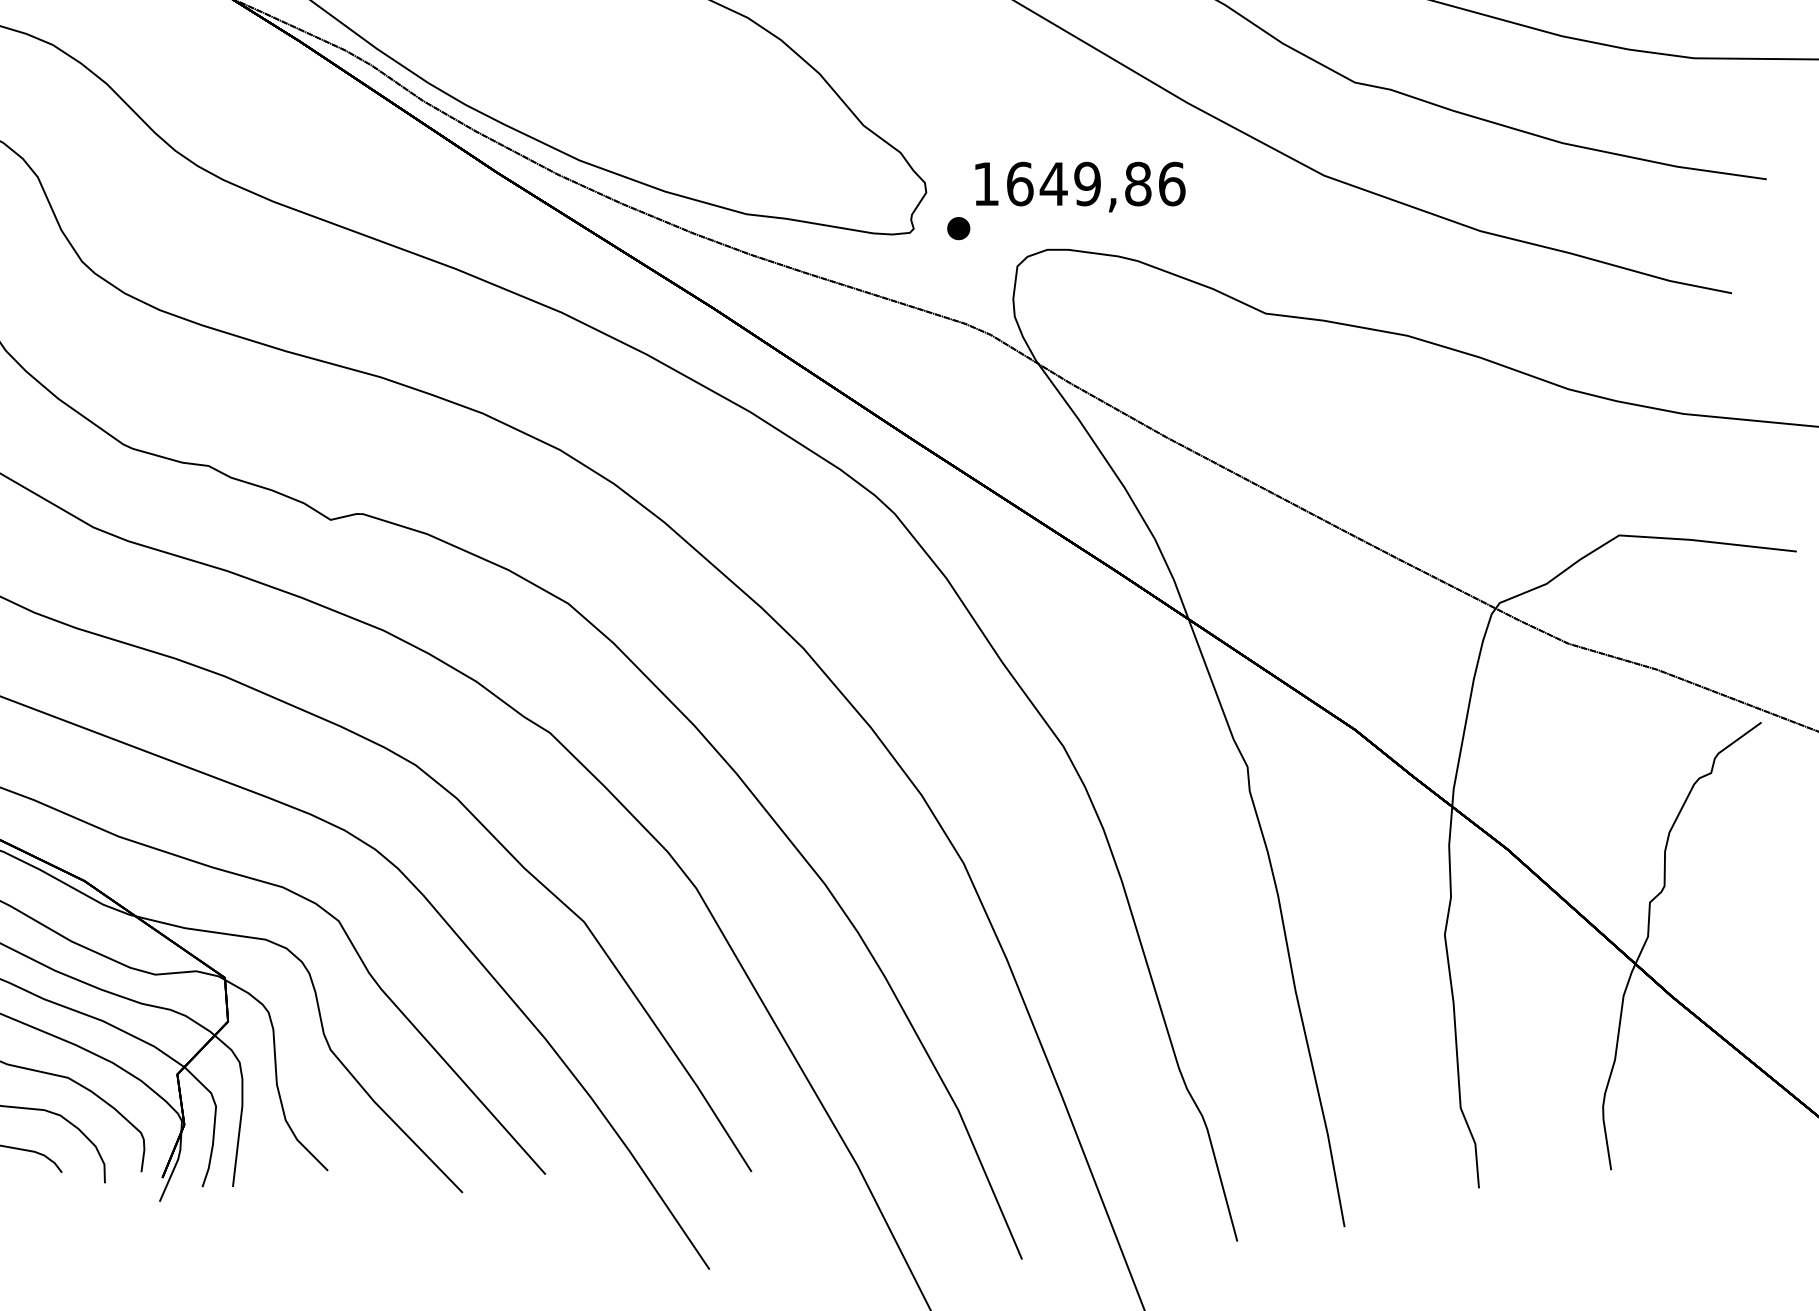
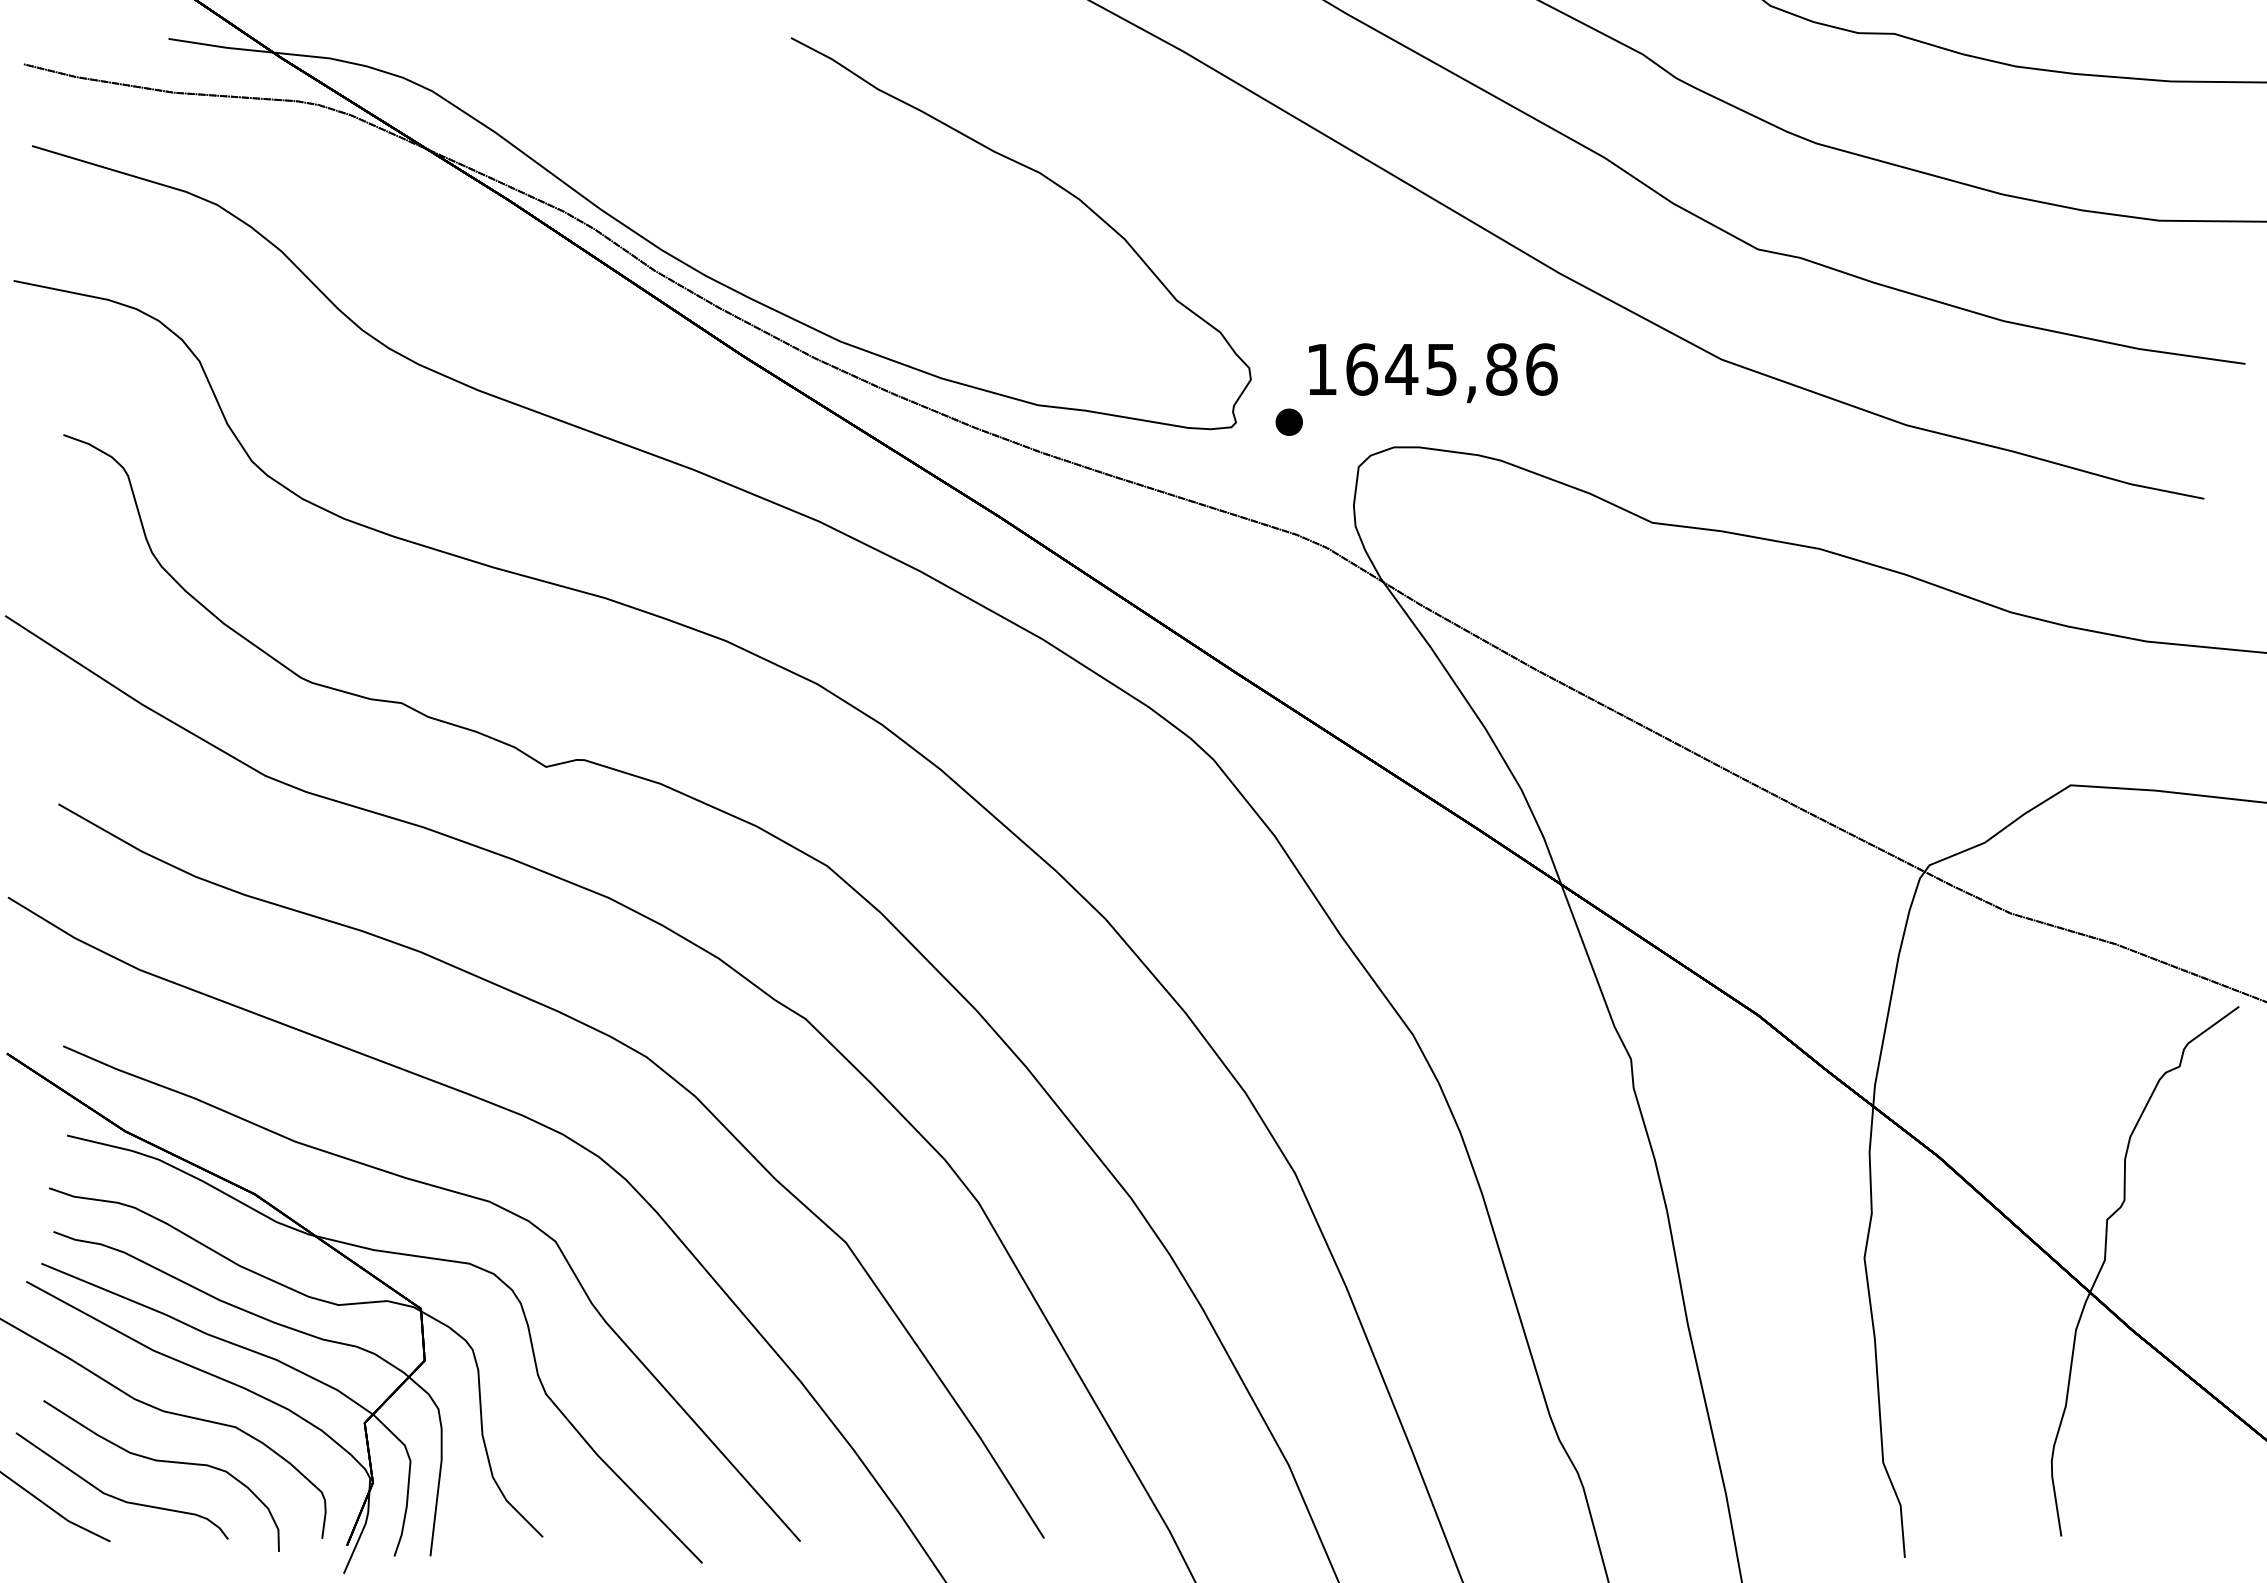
text: (1087, 184) -> (1441, 369), 1649,86 -> 1645,86

